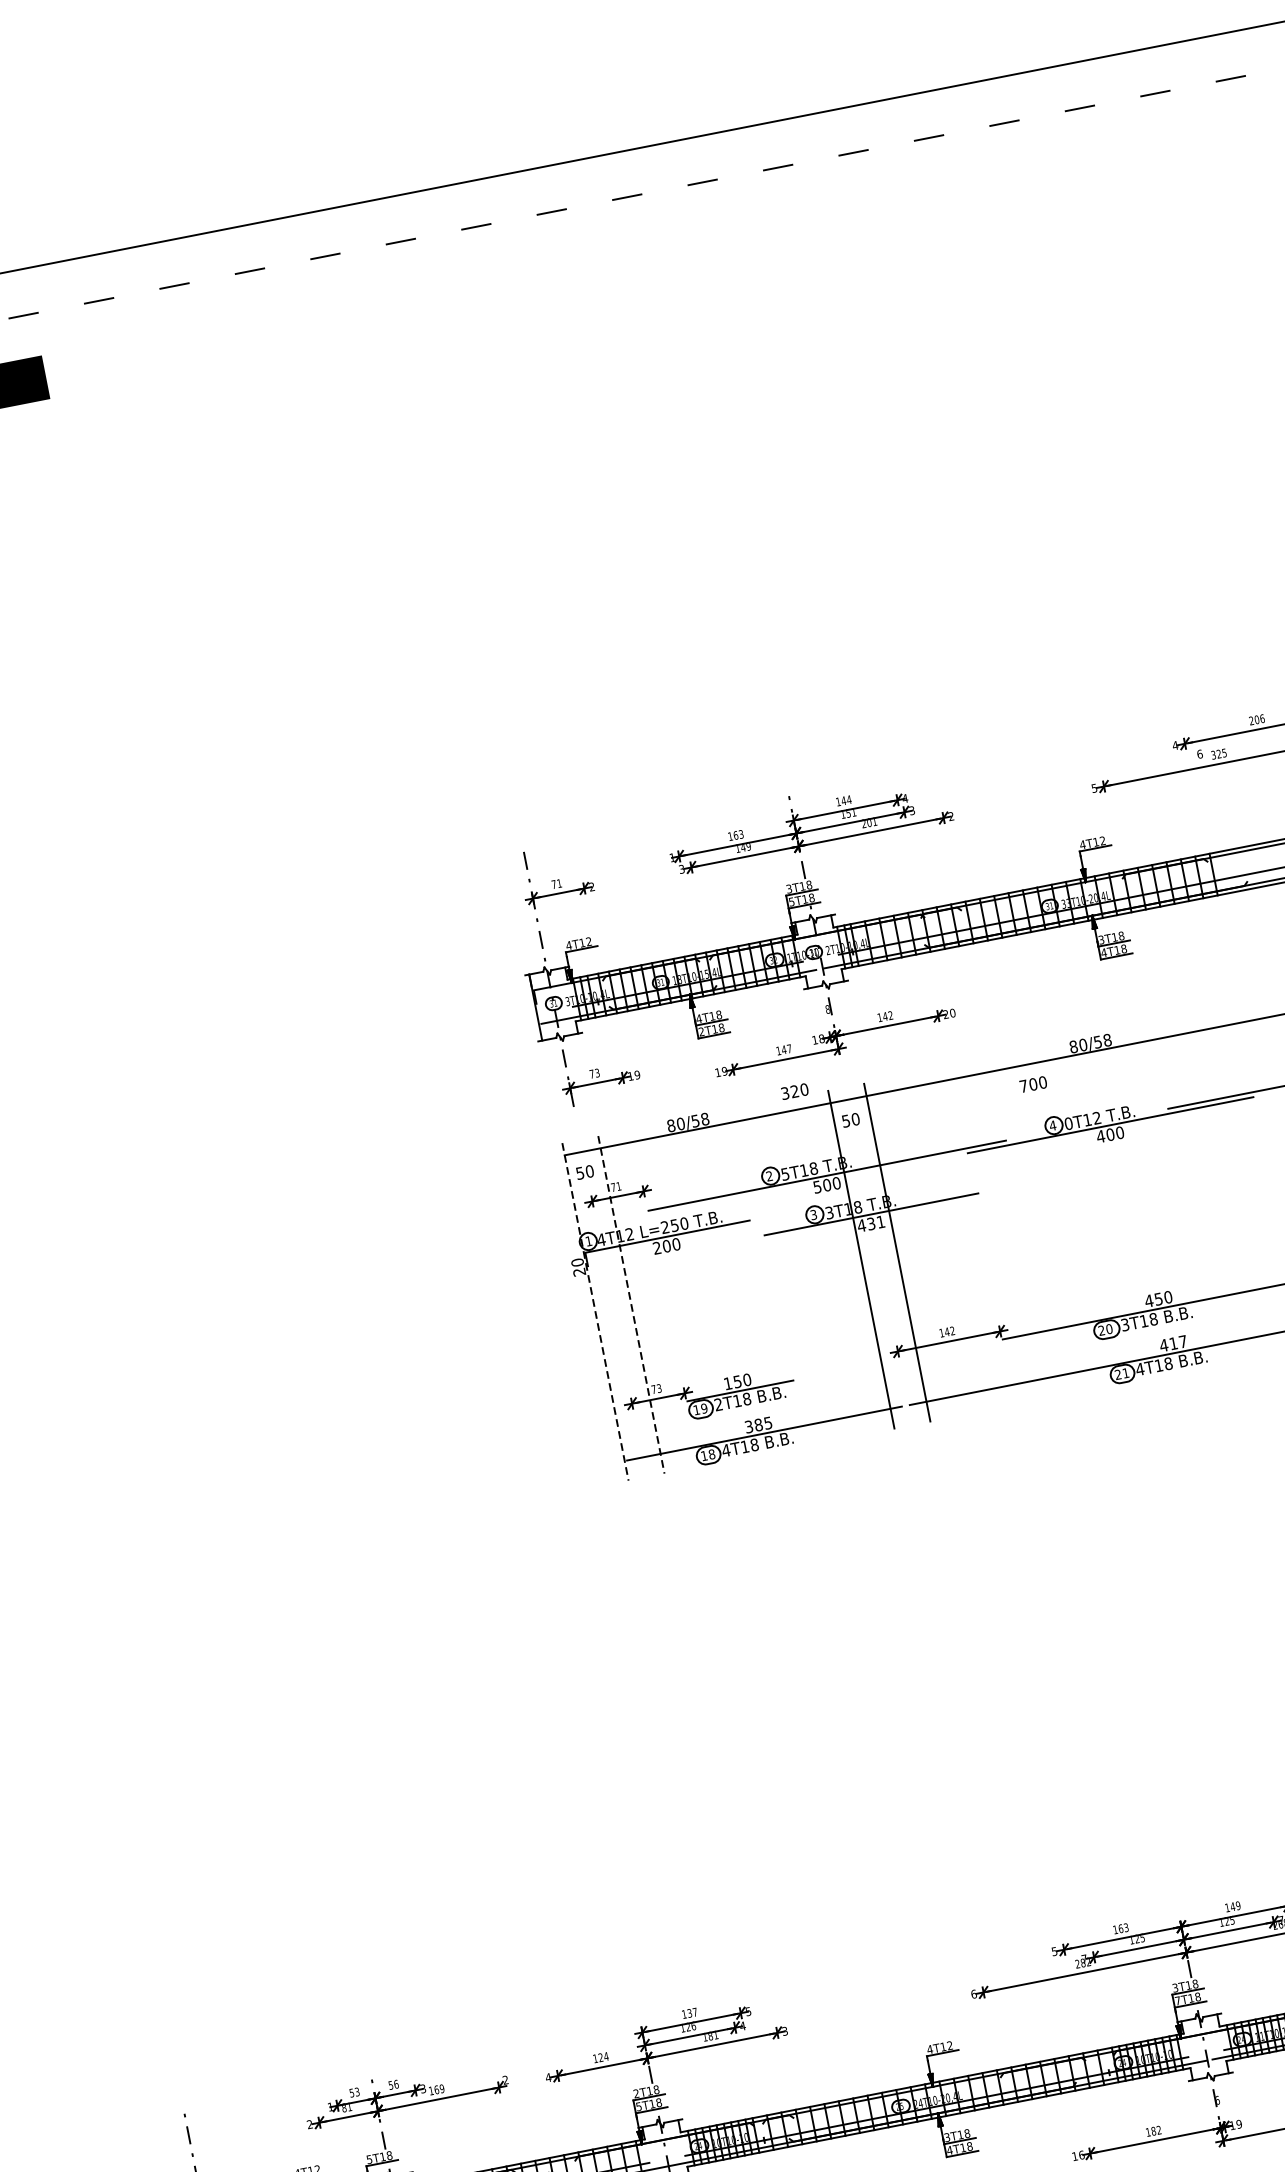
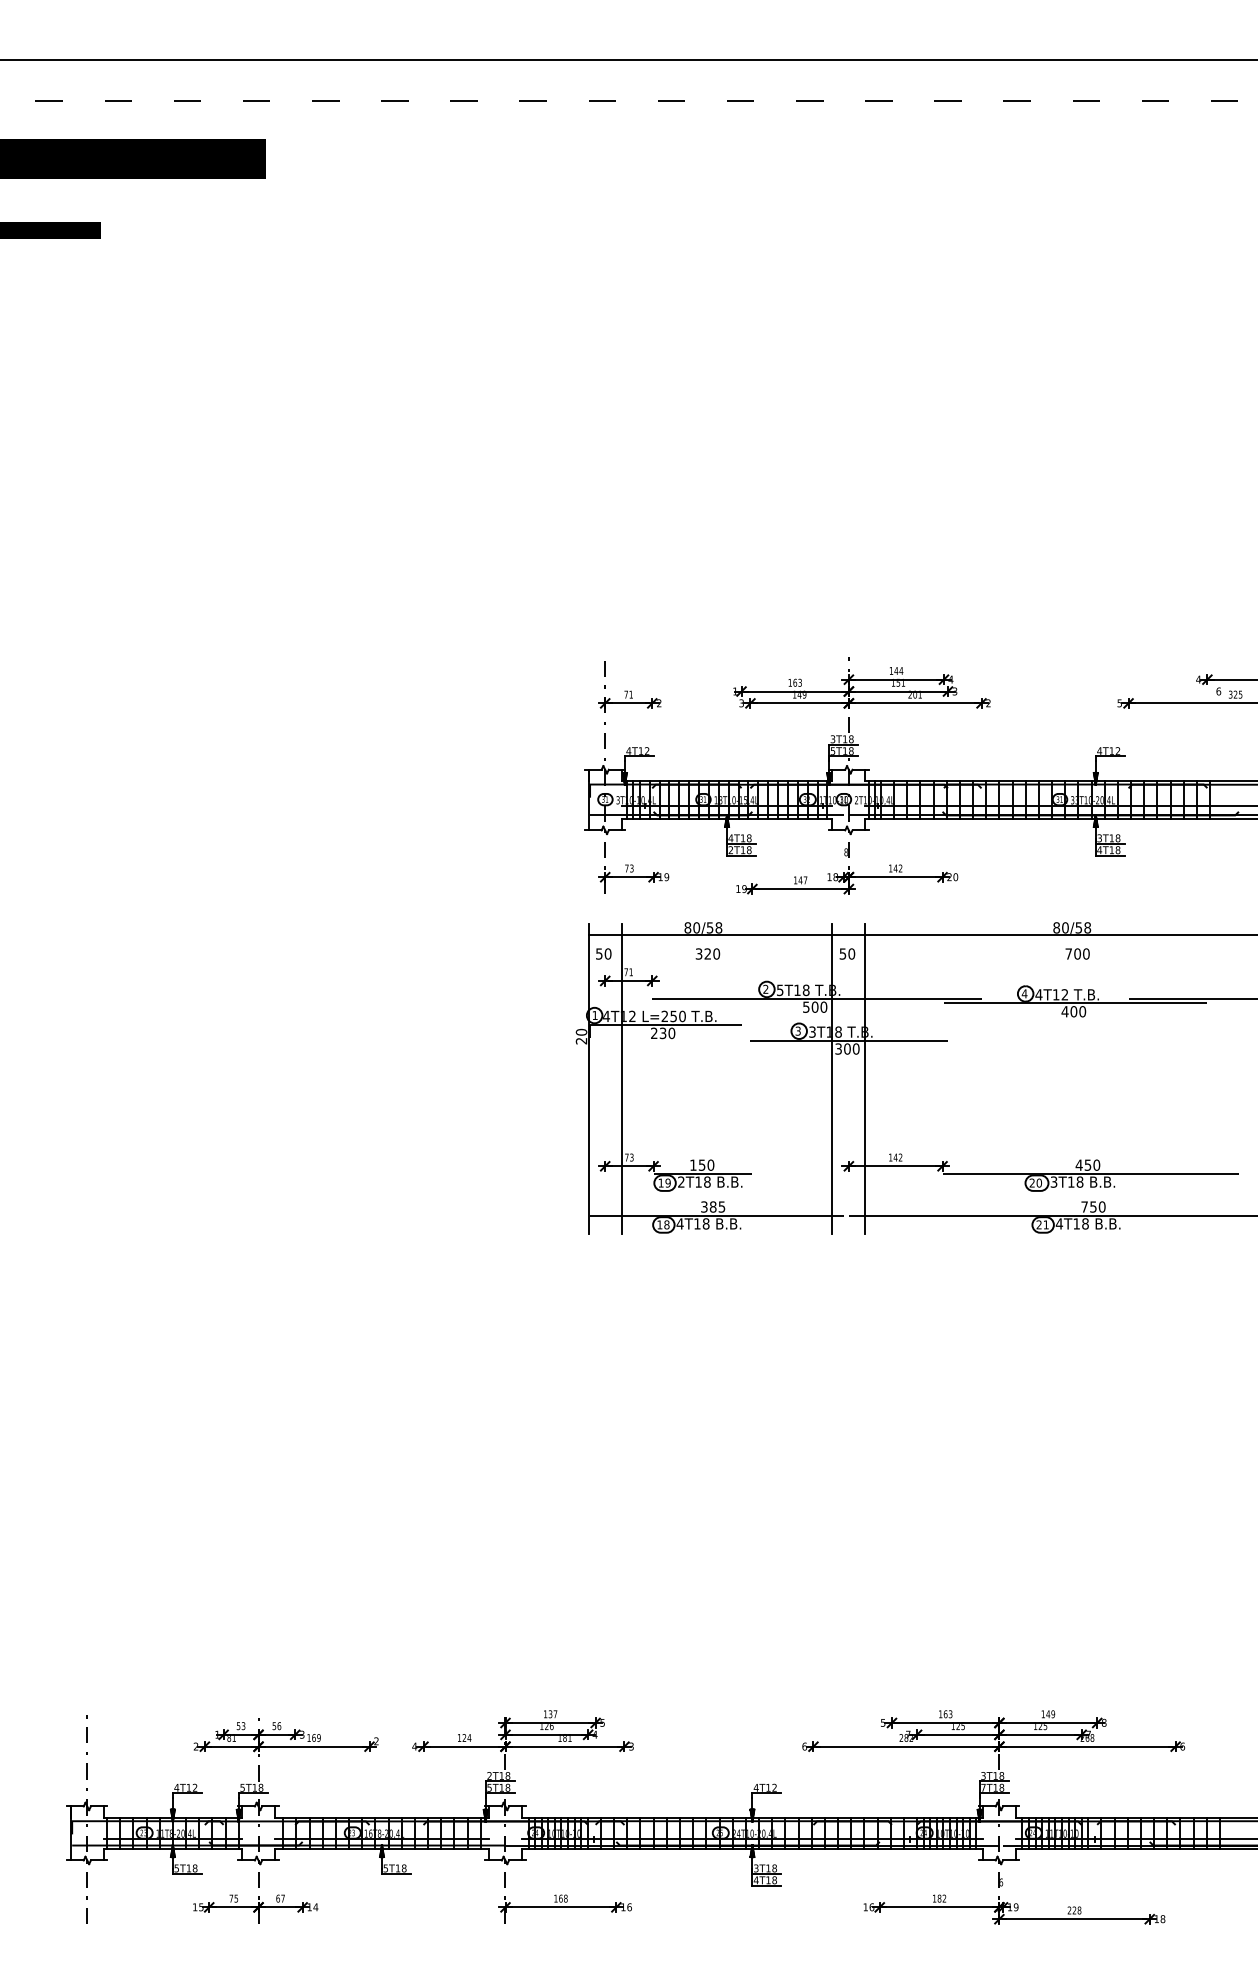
text: (1033, 1083) -> (1077, 953), moved
text: (794, 1091) -> (707, 953), moved
text: (1068, 1123) -> (1038, 994), 0T12 -> 4T12
text: (871, 1223) -> (847, 1048), 431 -> 300
text: (666, 1246) -> (662, 1033), 200 -> 230
line: (631, 1304) -> (621, 1078), dashed -> solid
line: (595, 1311) -> (588, 1078), dashed -> solid
text: (1173, 1343) -> (1093, 1206), 417 -> 750

